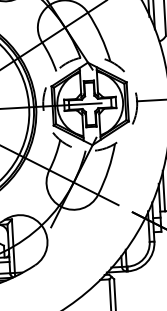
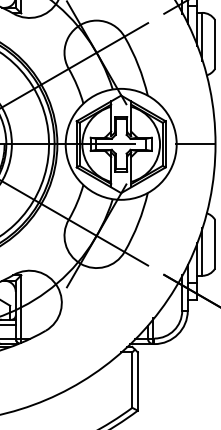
circle: (89, 103) -> (120, 143), dashed -> solid

